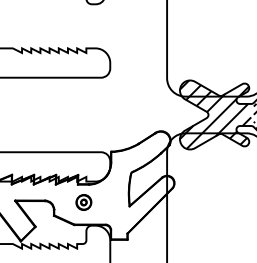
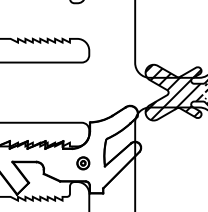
part: (83, 202) -> (82, 163), moved

